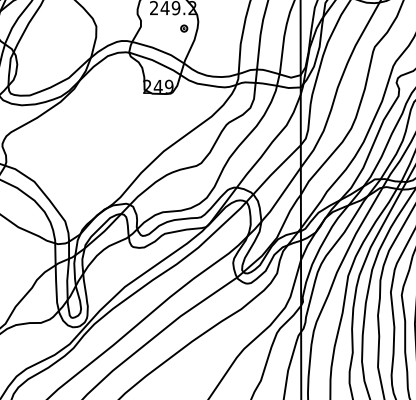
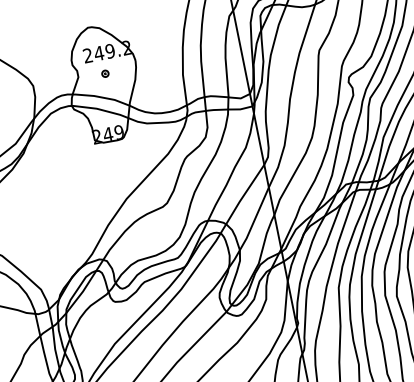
part: (184, 28) -> (105, 73), moved

